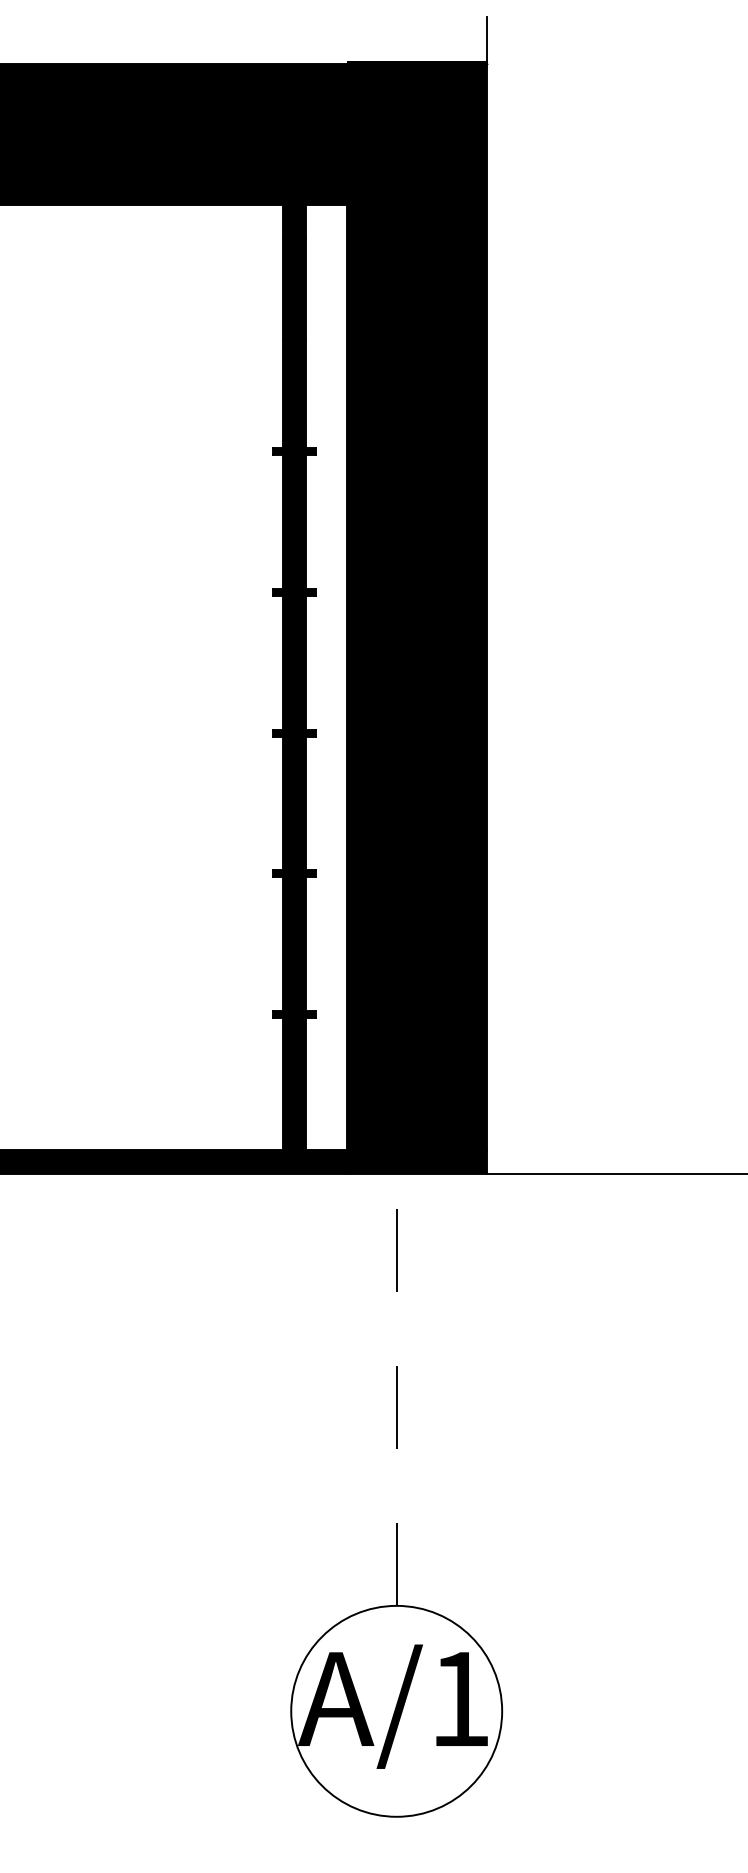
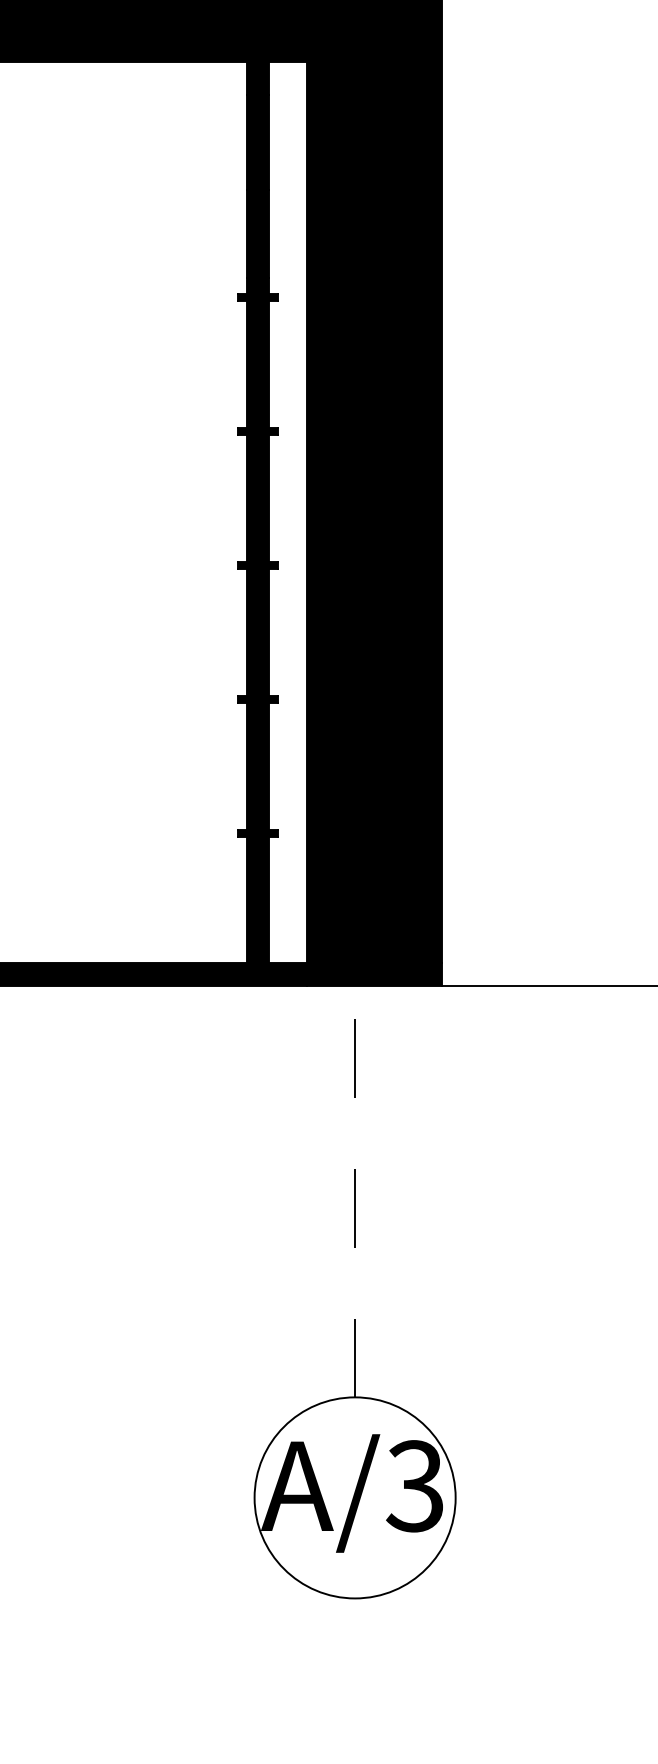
text: (458, 1698) -> (414, 1485), /1 -> /3

